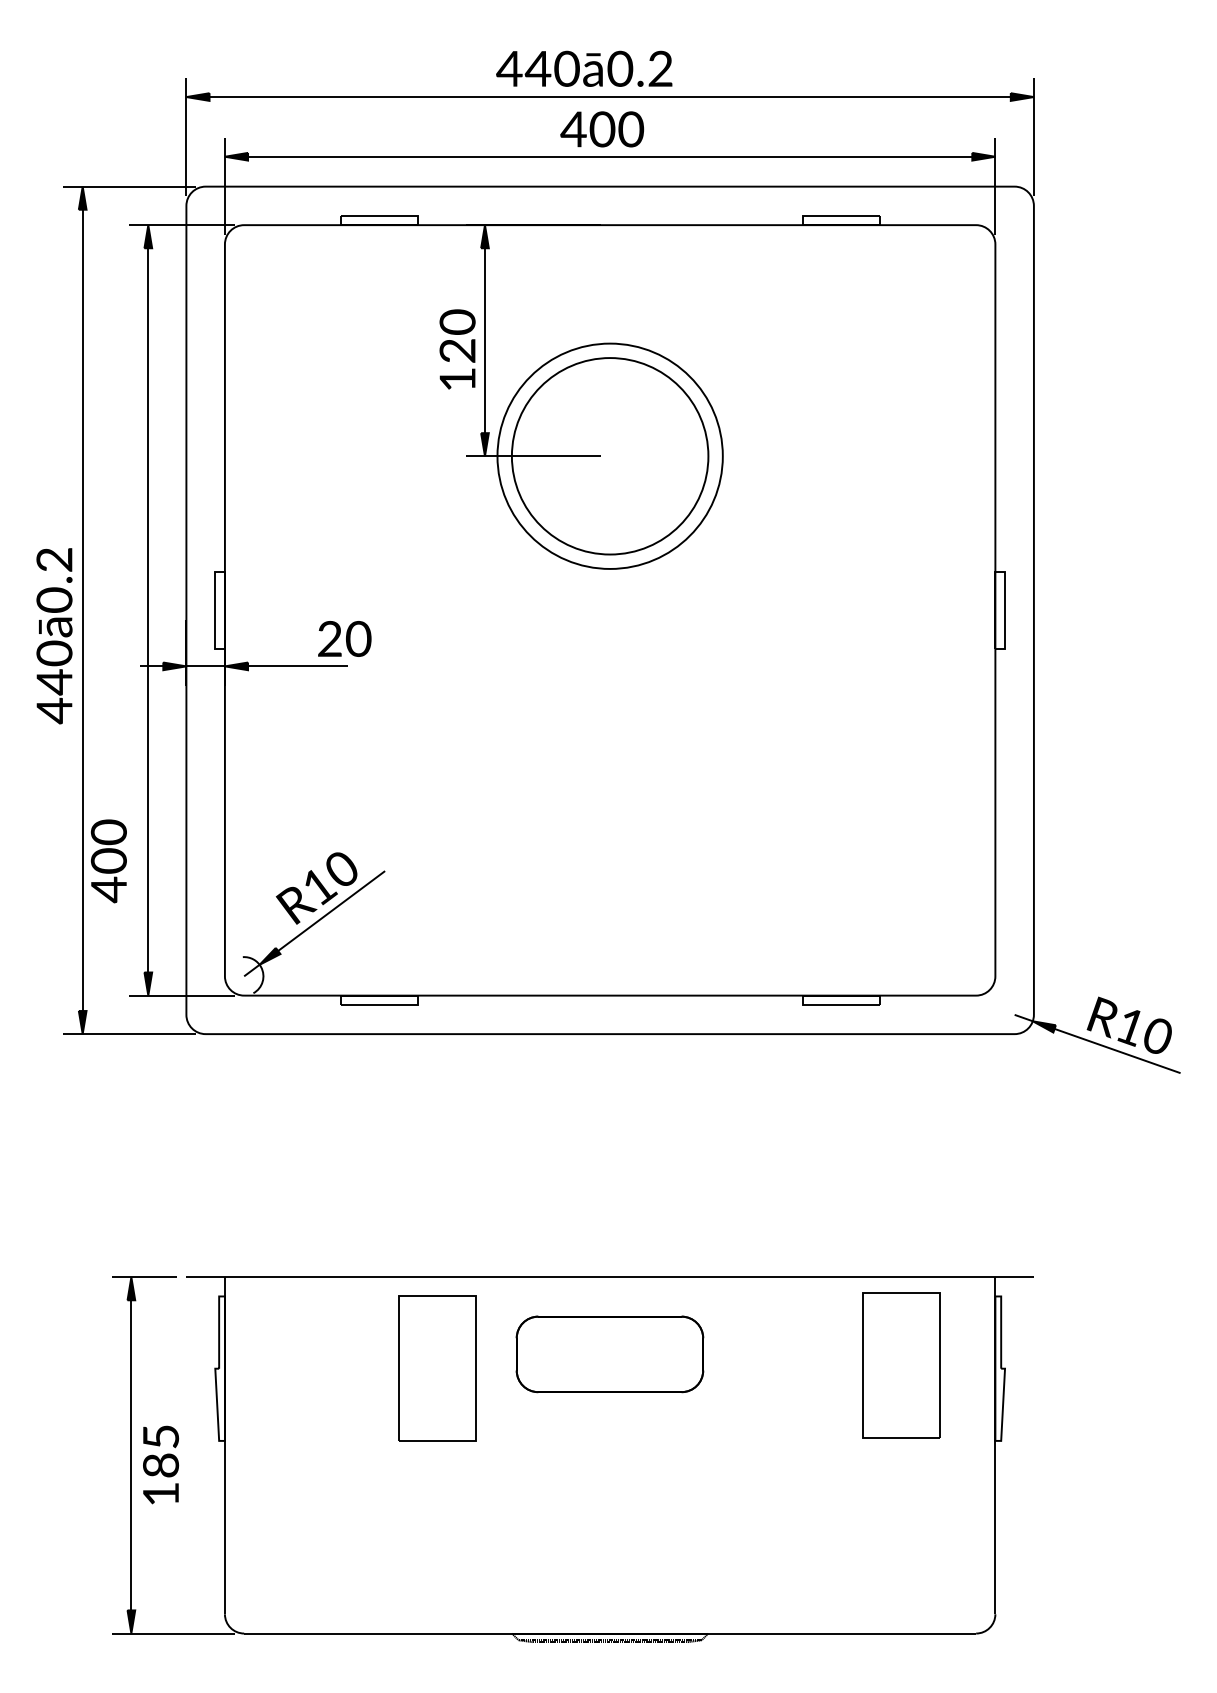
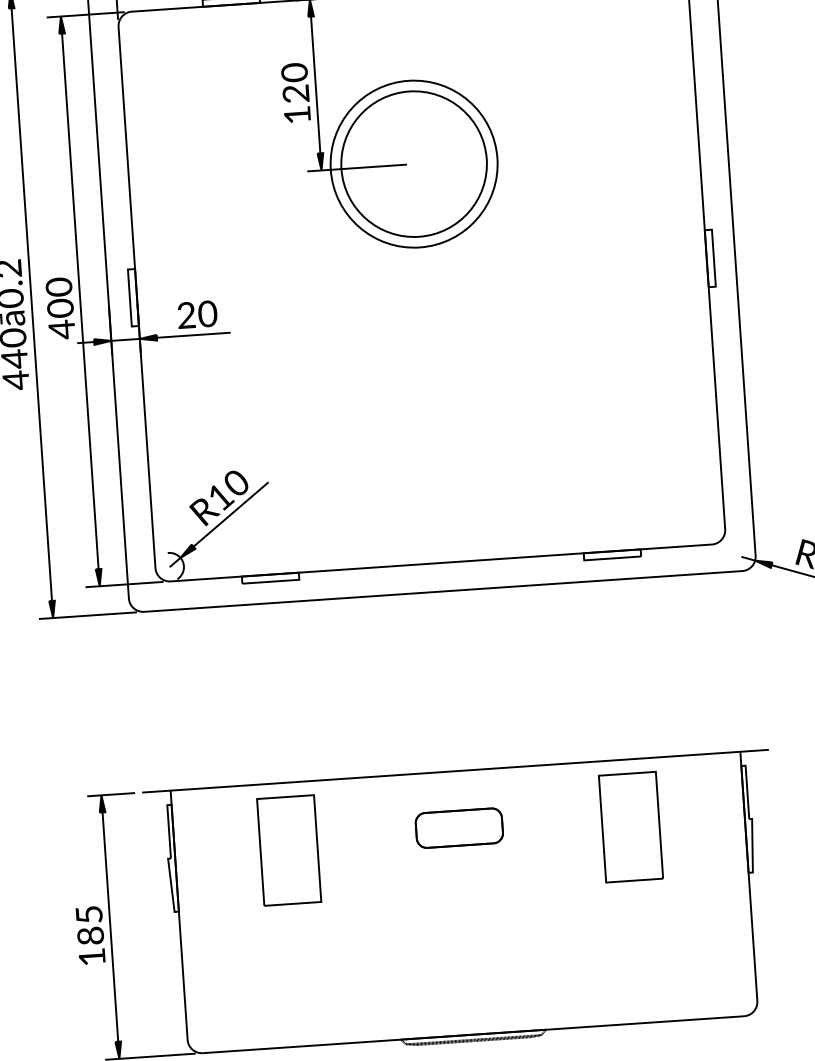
text: (344, 638) -> (197, 314), moved
text: (108, 861) -> (60, 308), moved
part: (610, 1353) -> (459, 827), size x0.62
part: (901, 1365) -> (631, 827), moved
part: (437, 1368) -> (289, 850), moved
text: (161, 1464) -> (91, 935), moved

